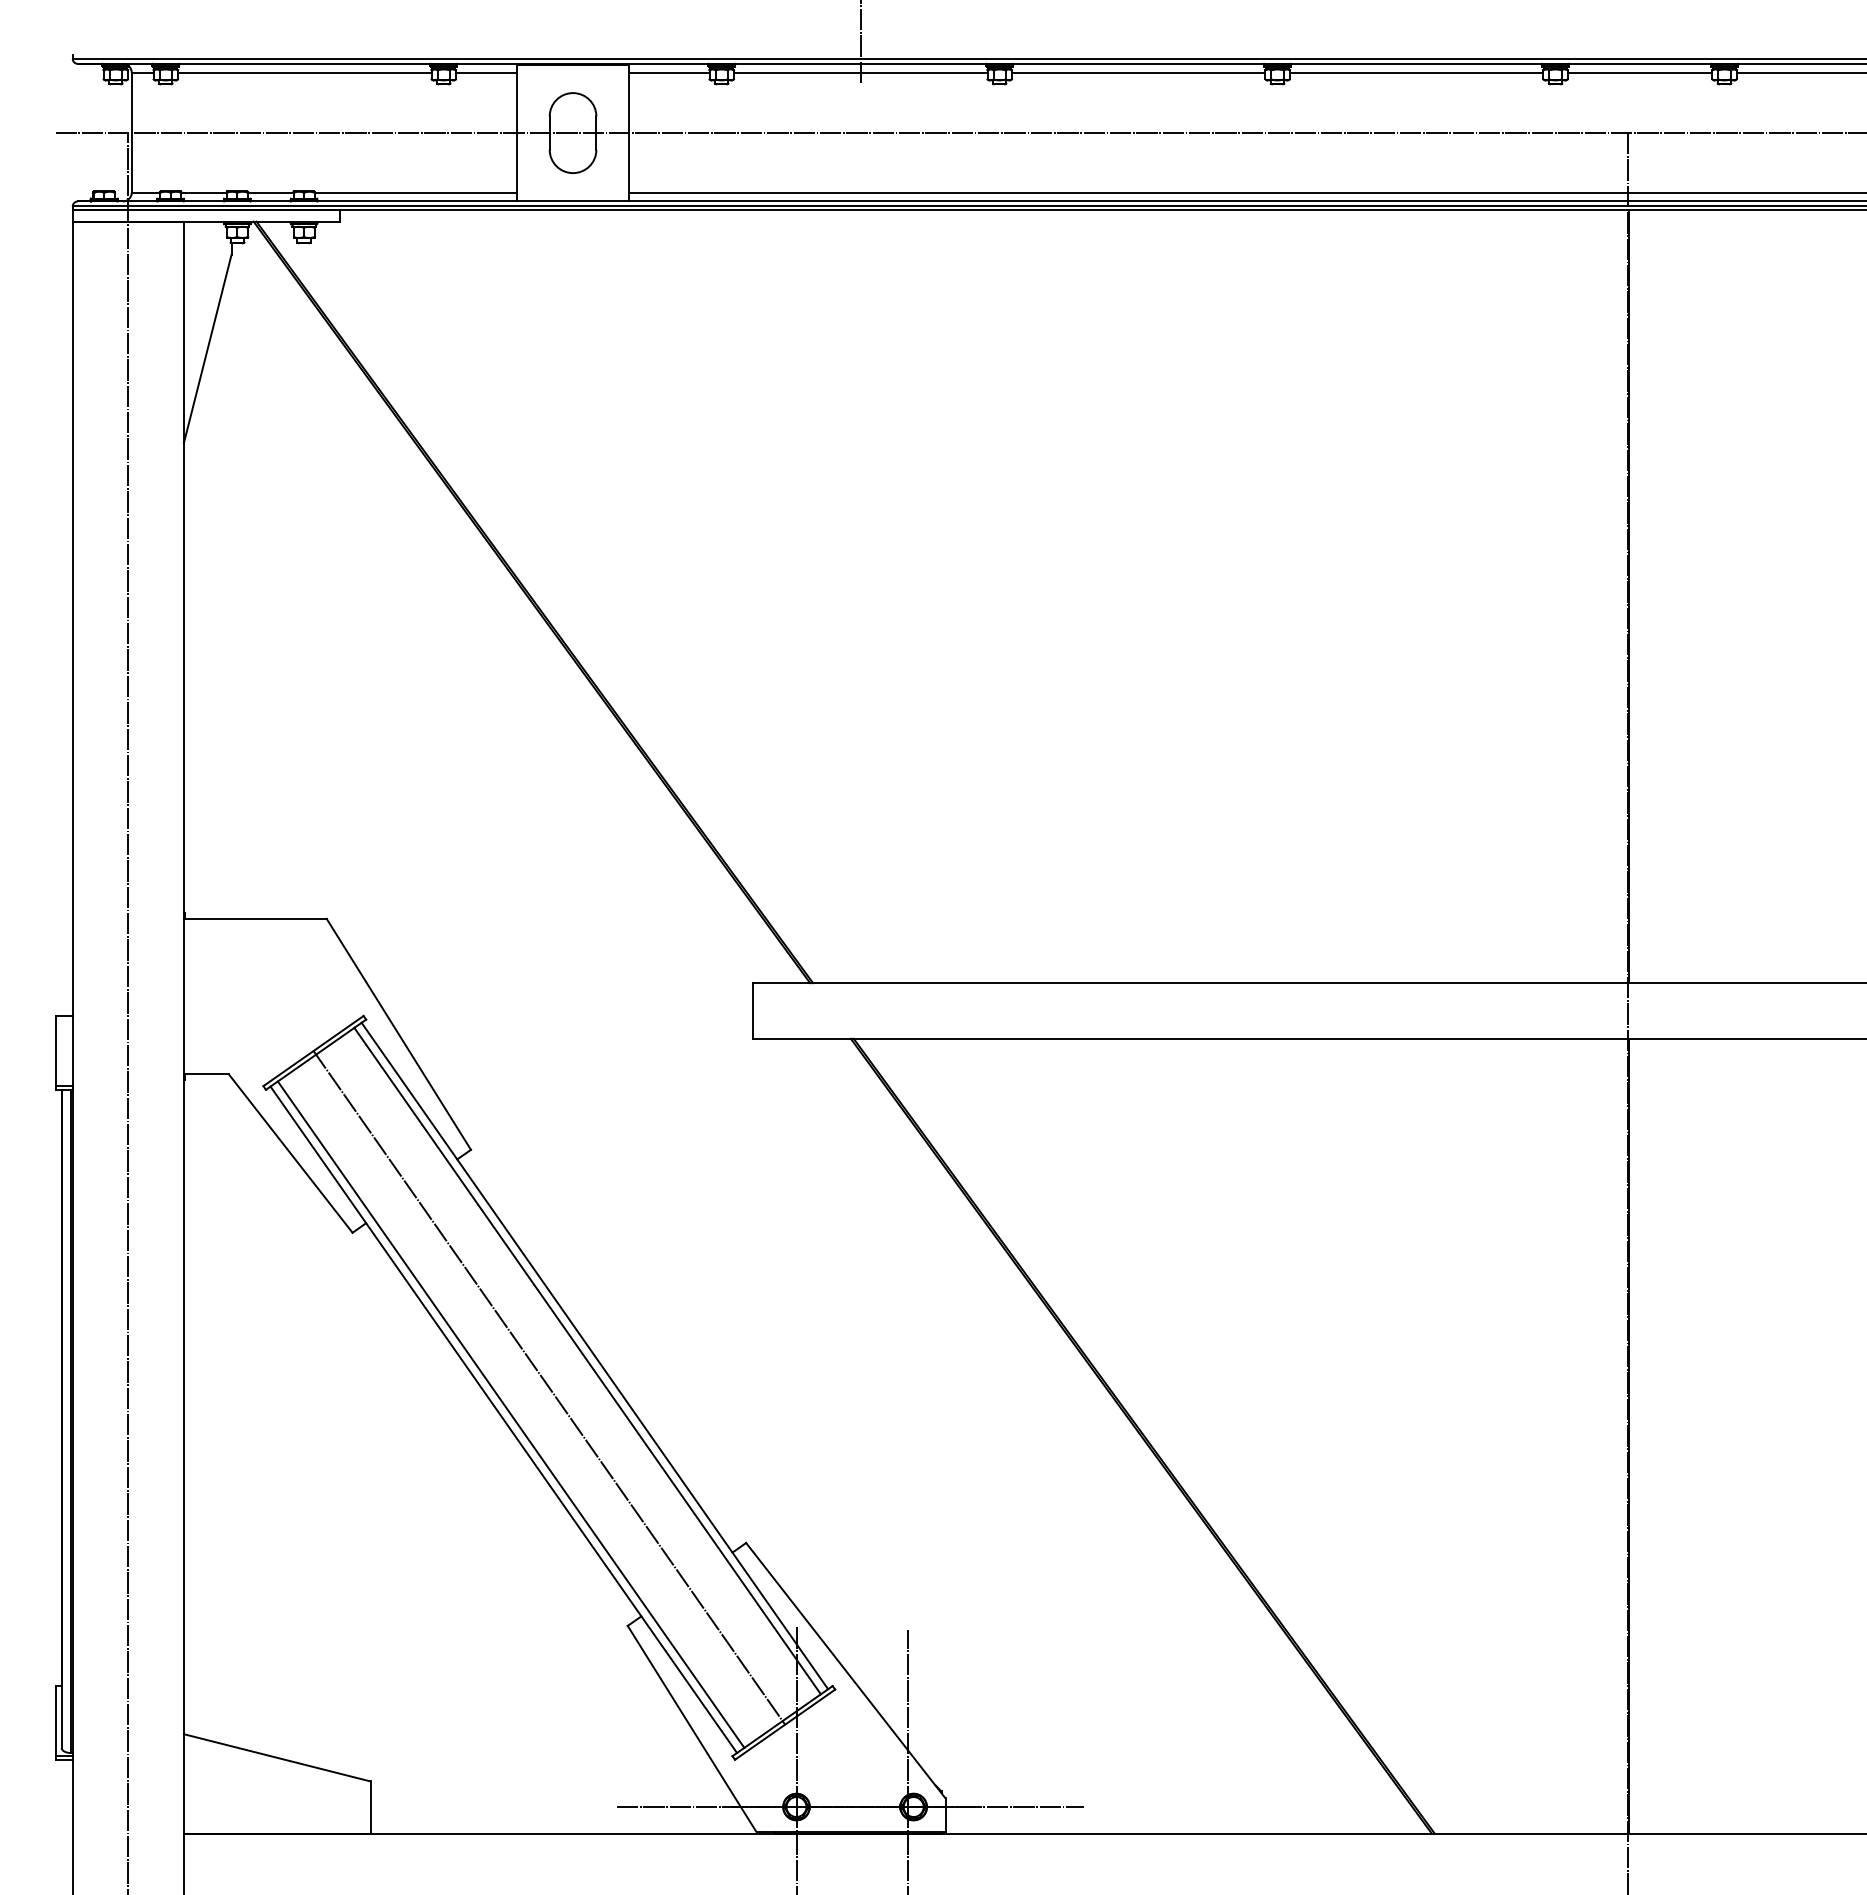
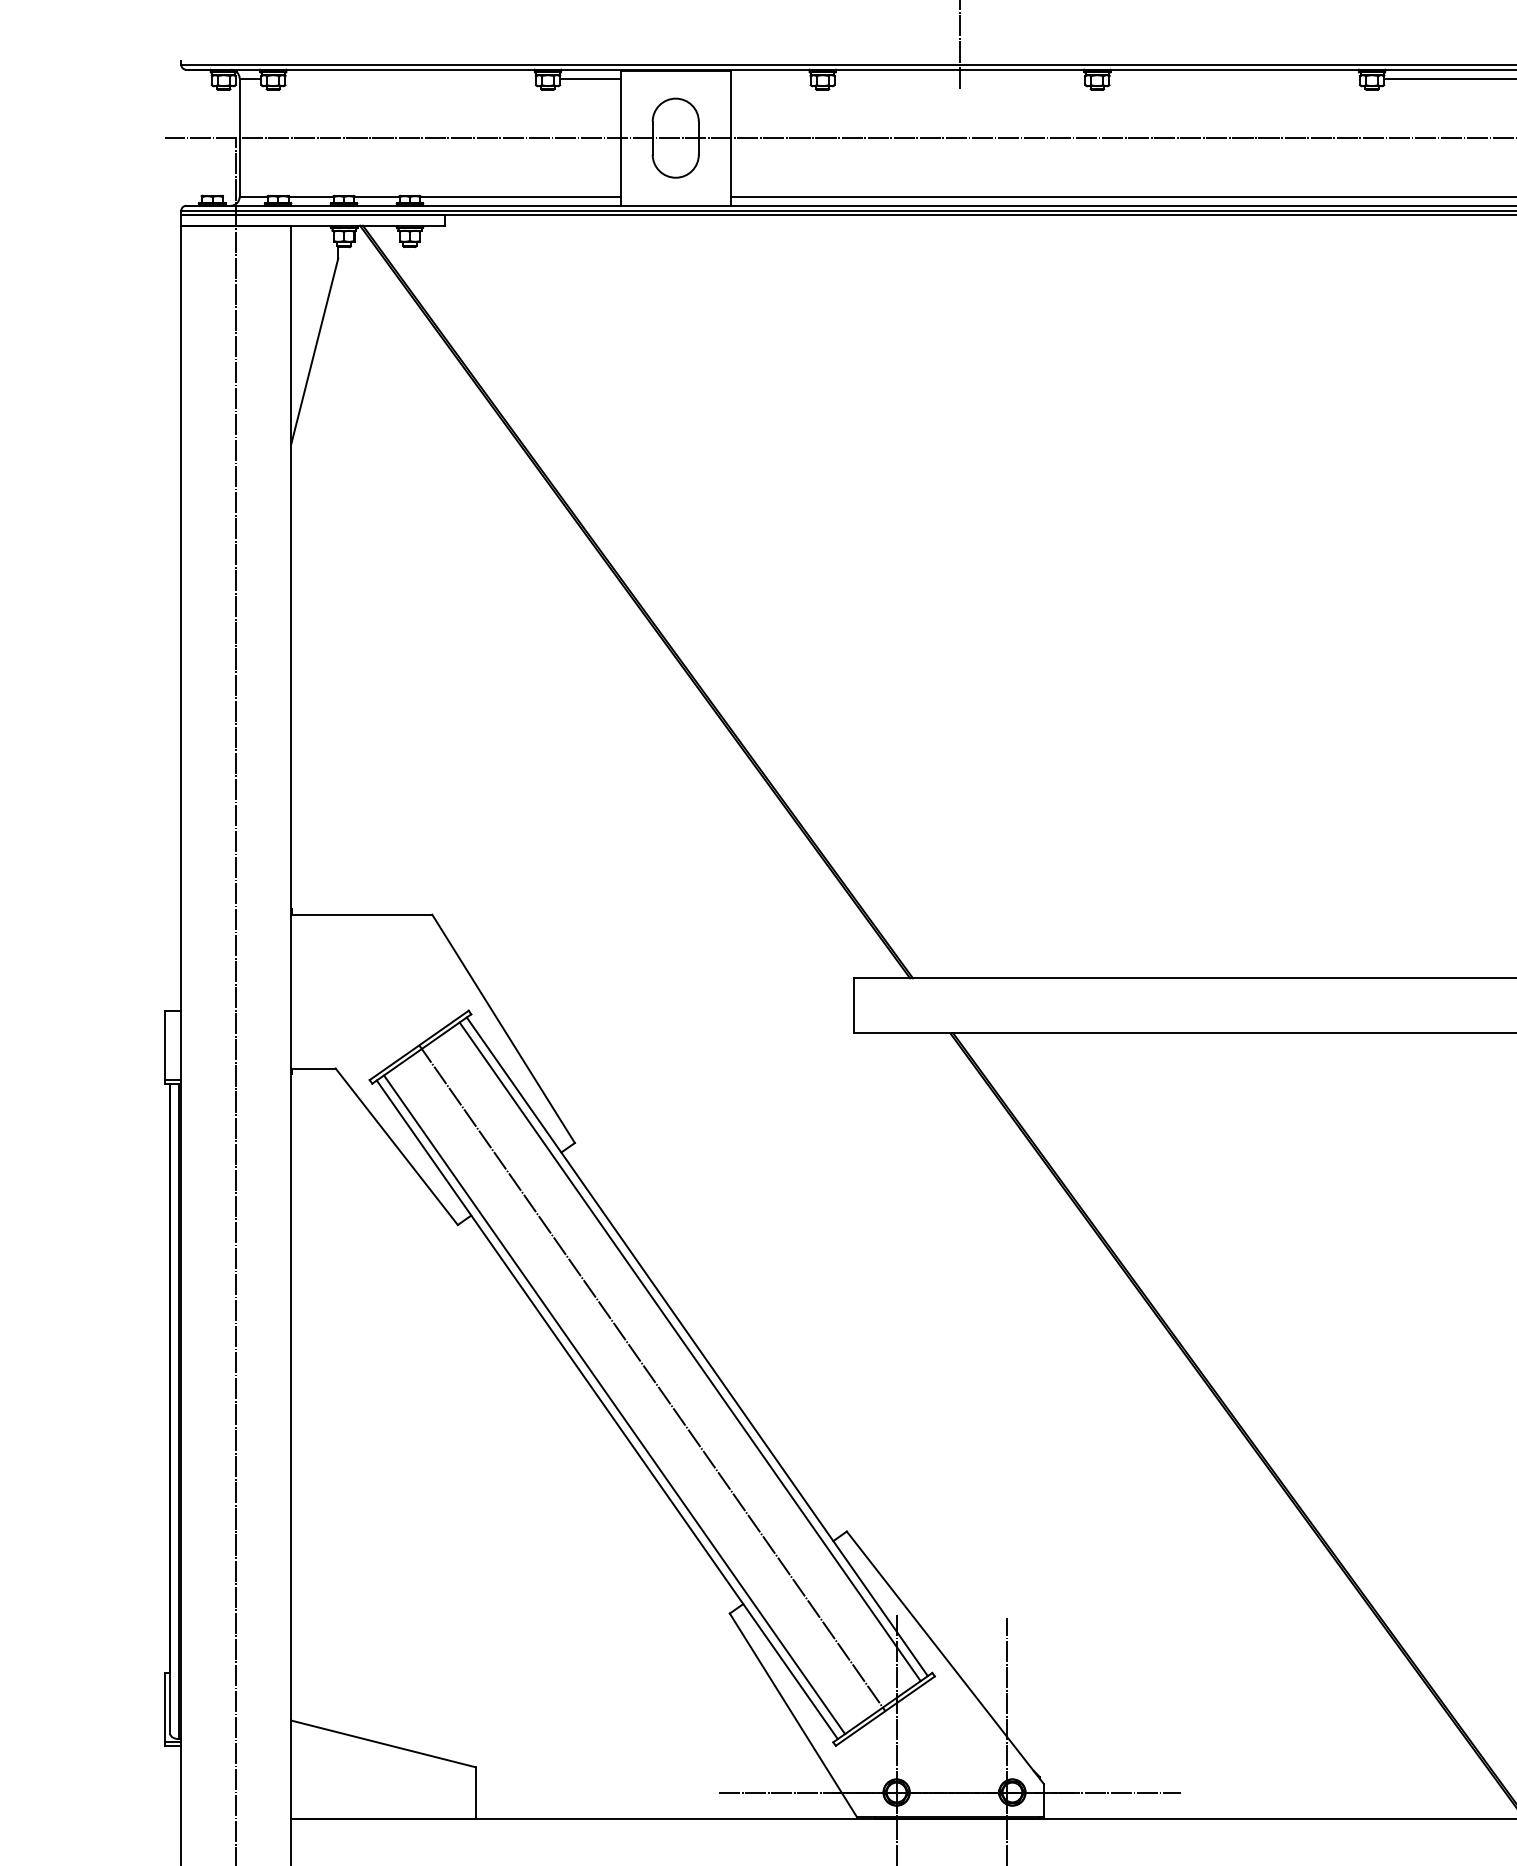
line: (304, 72) -> (410, 78), removed
line: (668, 72) -> (770, 78), removed
line: (860, 72) -> (959, 78), removed
line: (1138, 72) -> (1234, 78), removed

